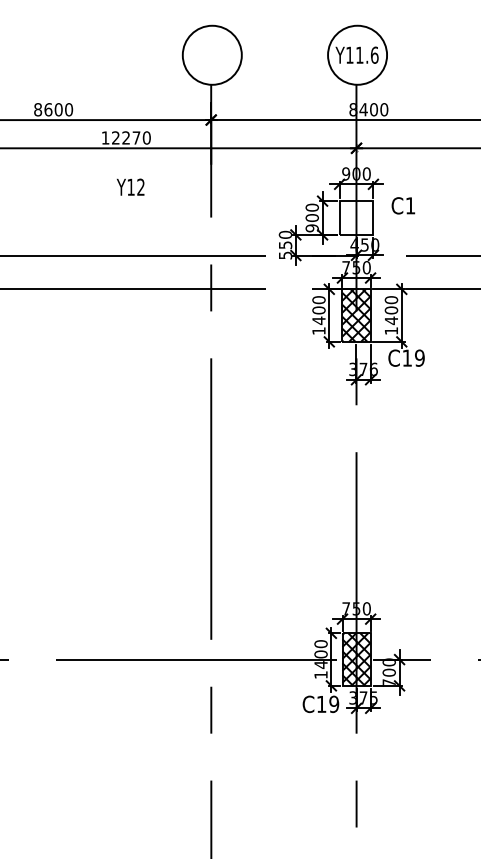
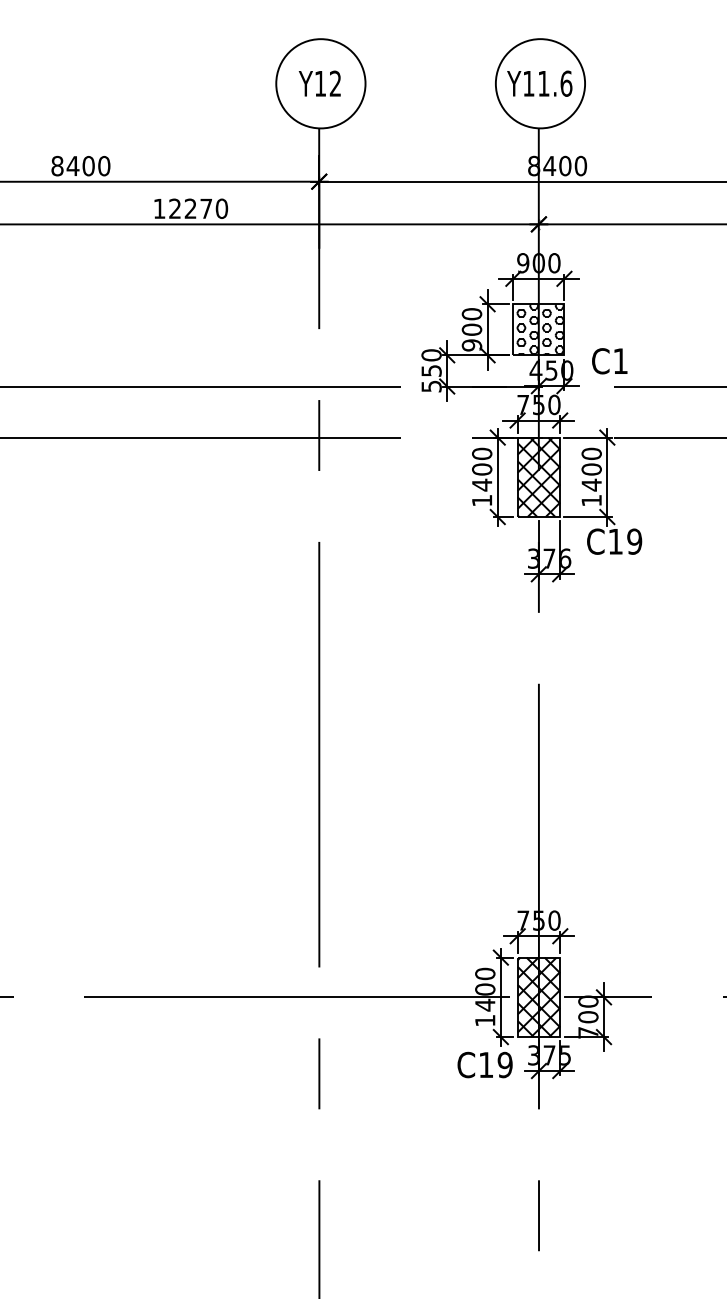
text: (48, 109) -> (73, 165), 8600 -> 8400
text: (130, 186) -> (319, 82), moved
text: (403, 205) -> (609, 360), moved
hatch: (357, 217) -> (540, 328), added

